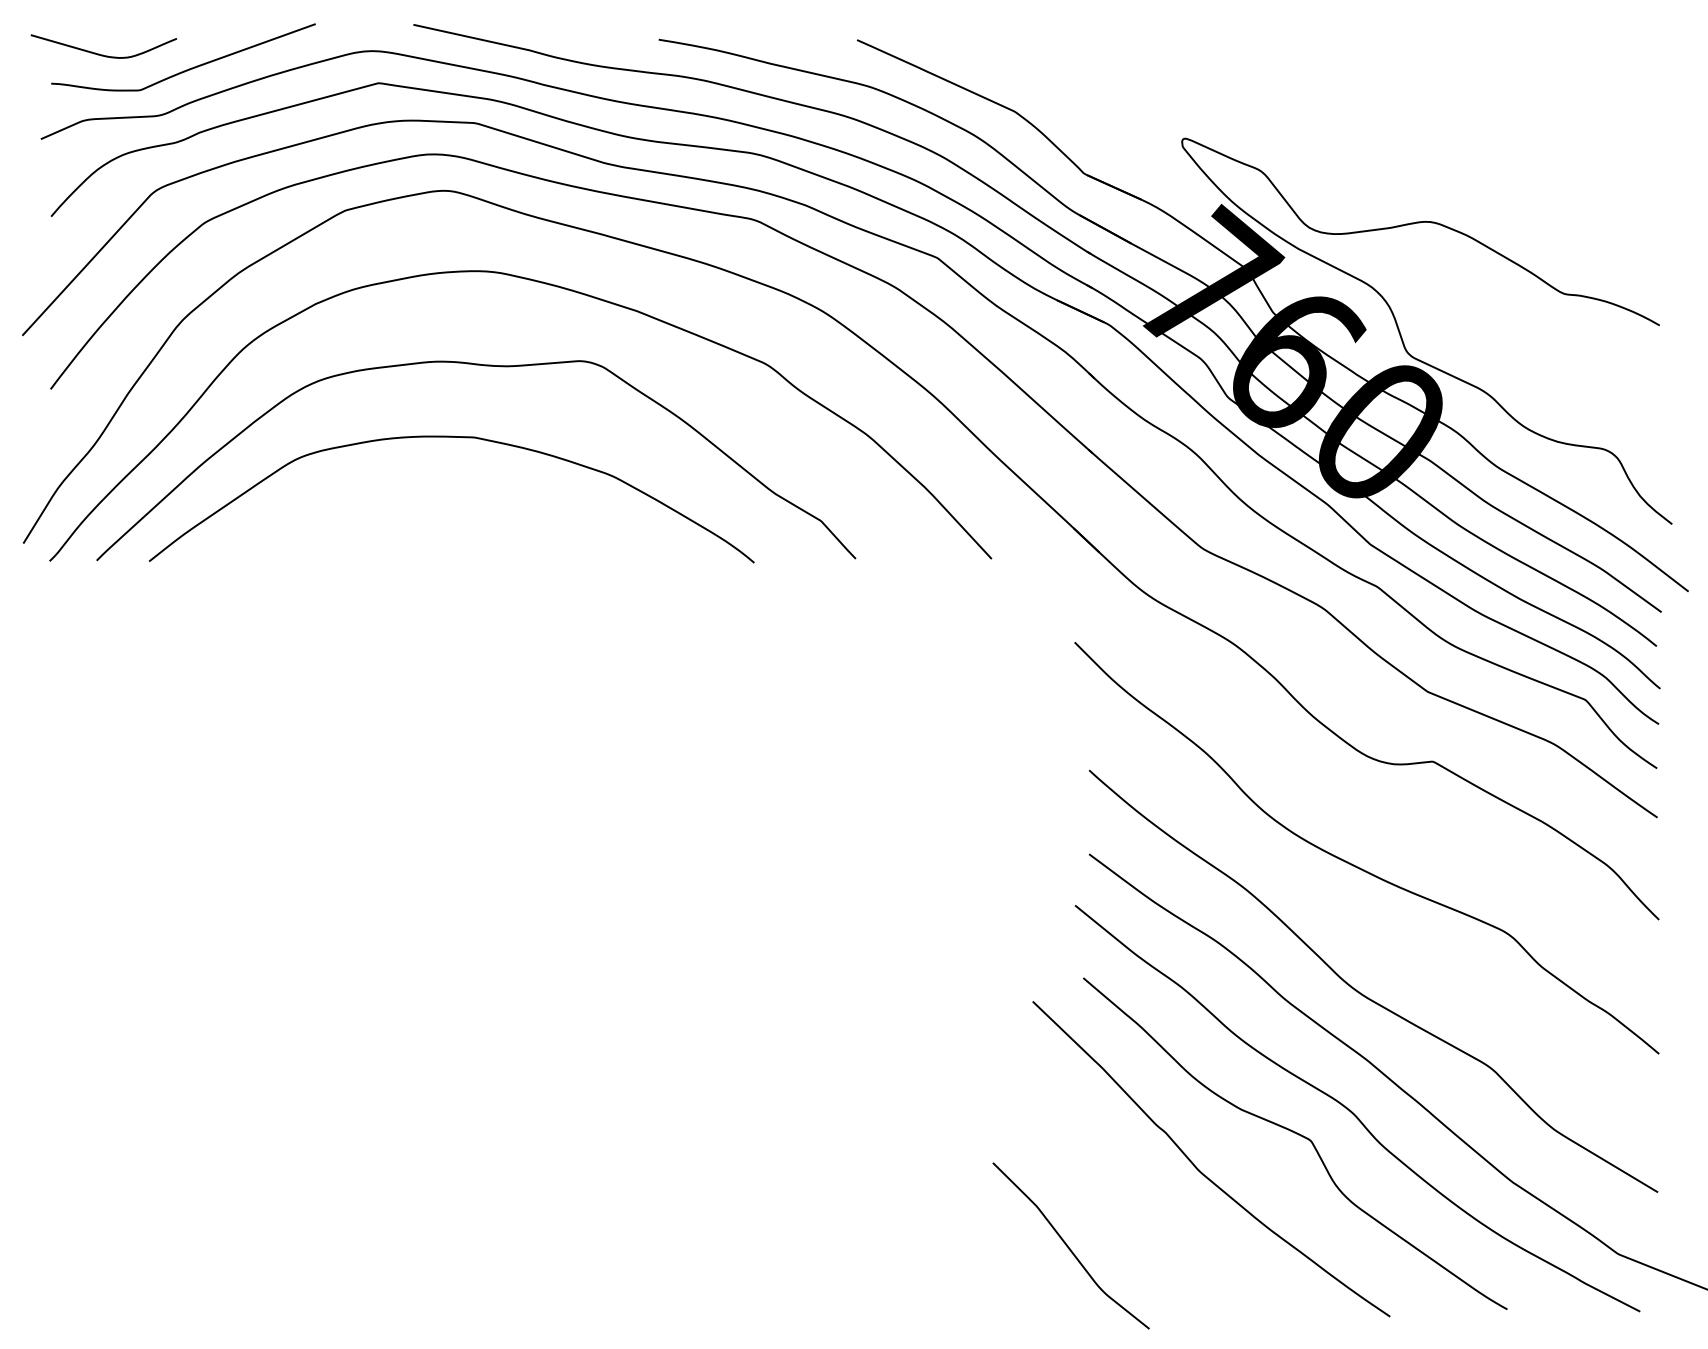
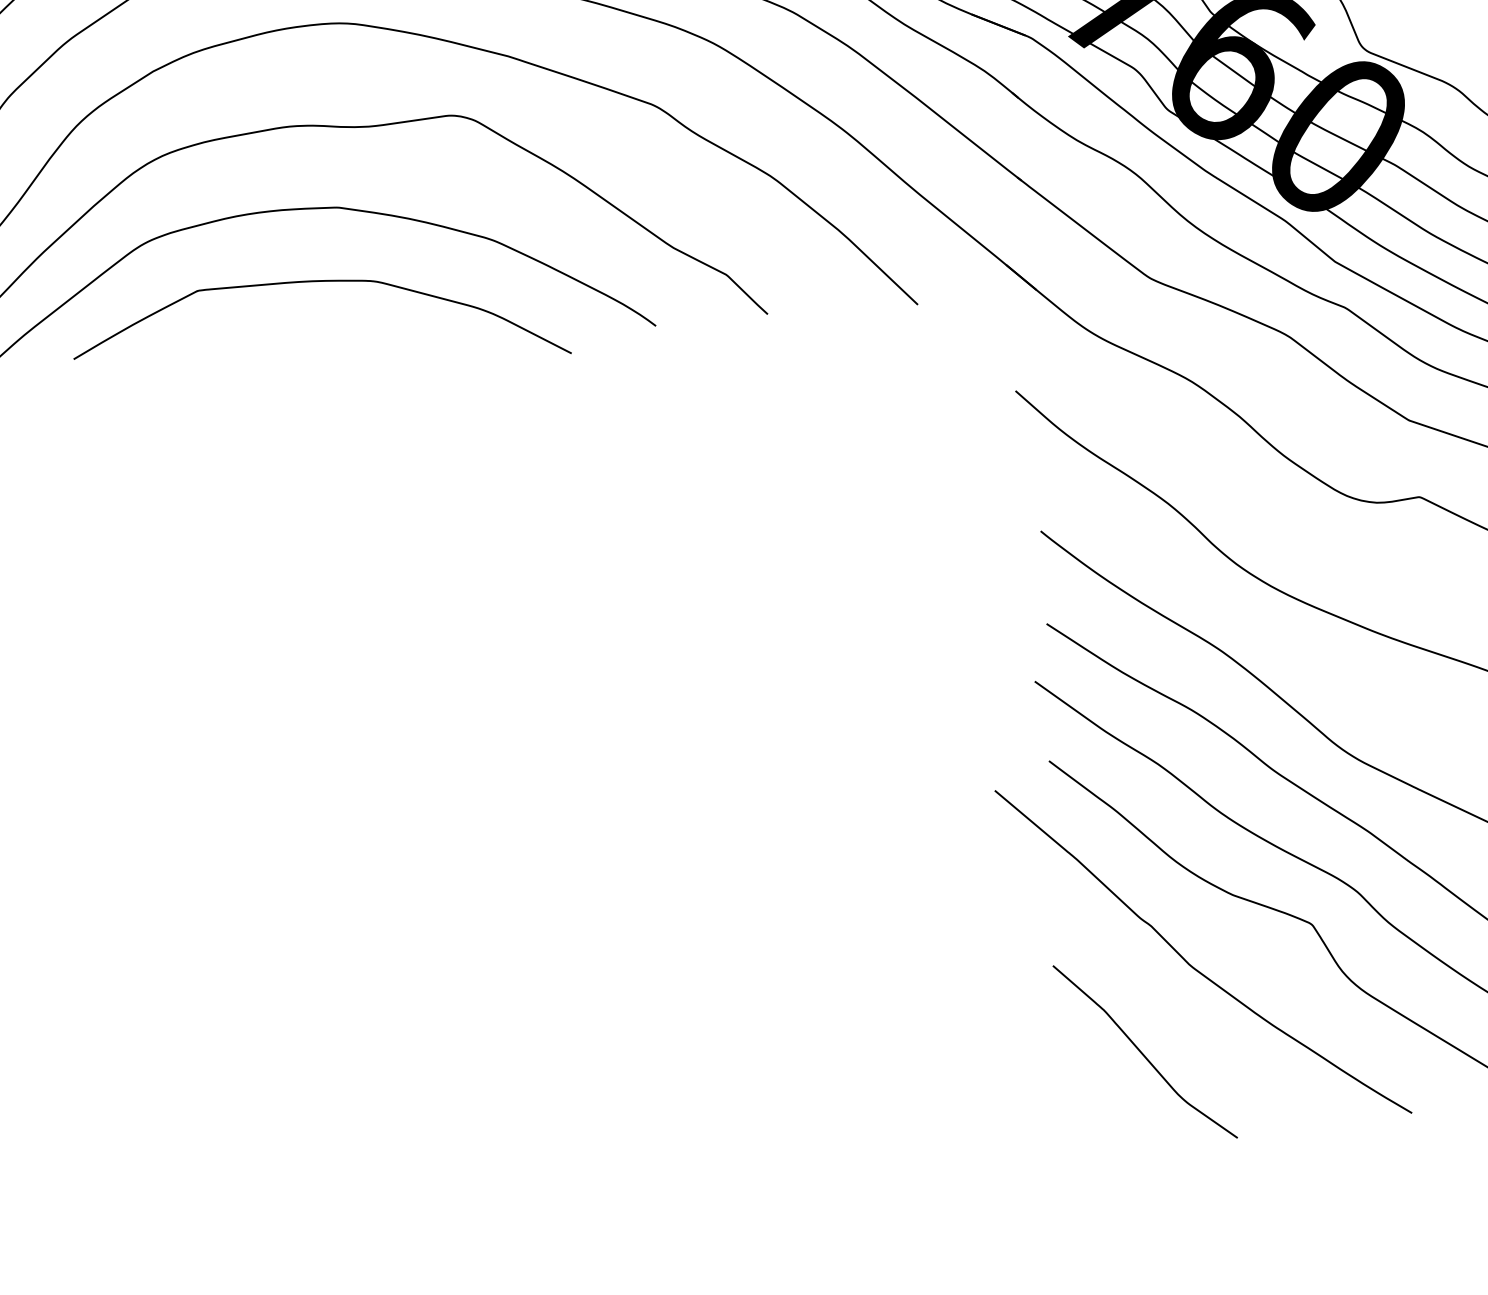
curve: (451, 503) -> (317, 282), added
curve: (1068, 1245) -> (1142, 1051), moved

